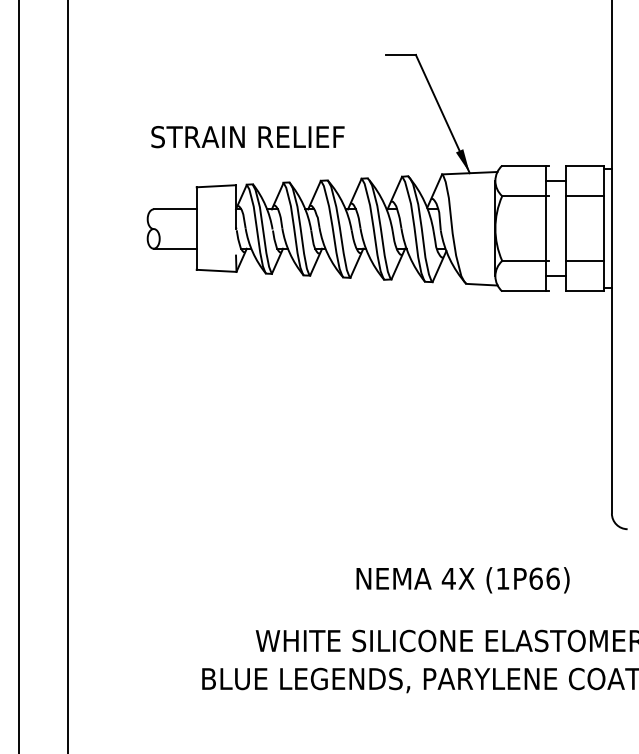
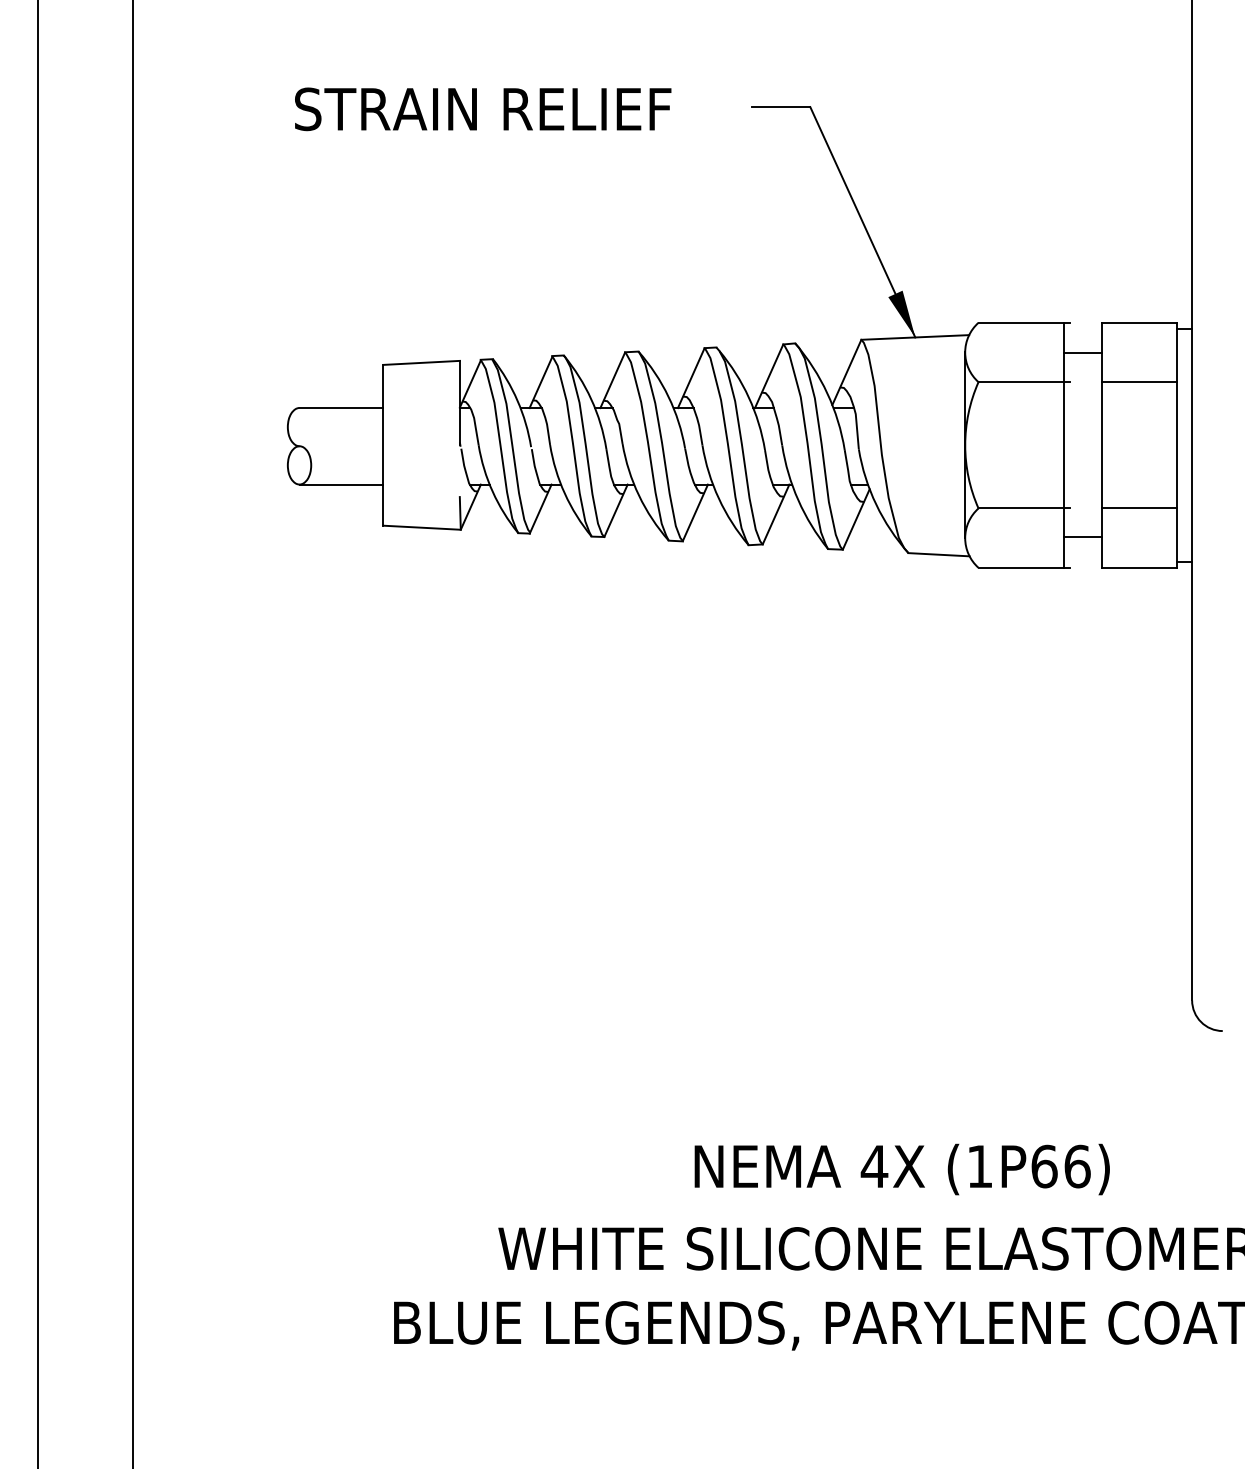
text: (247, 137) -> (482, 110), moved
text: (462, 580) -> (901, 1169), moved

